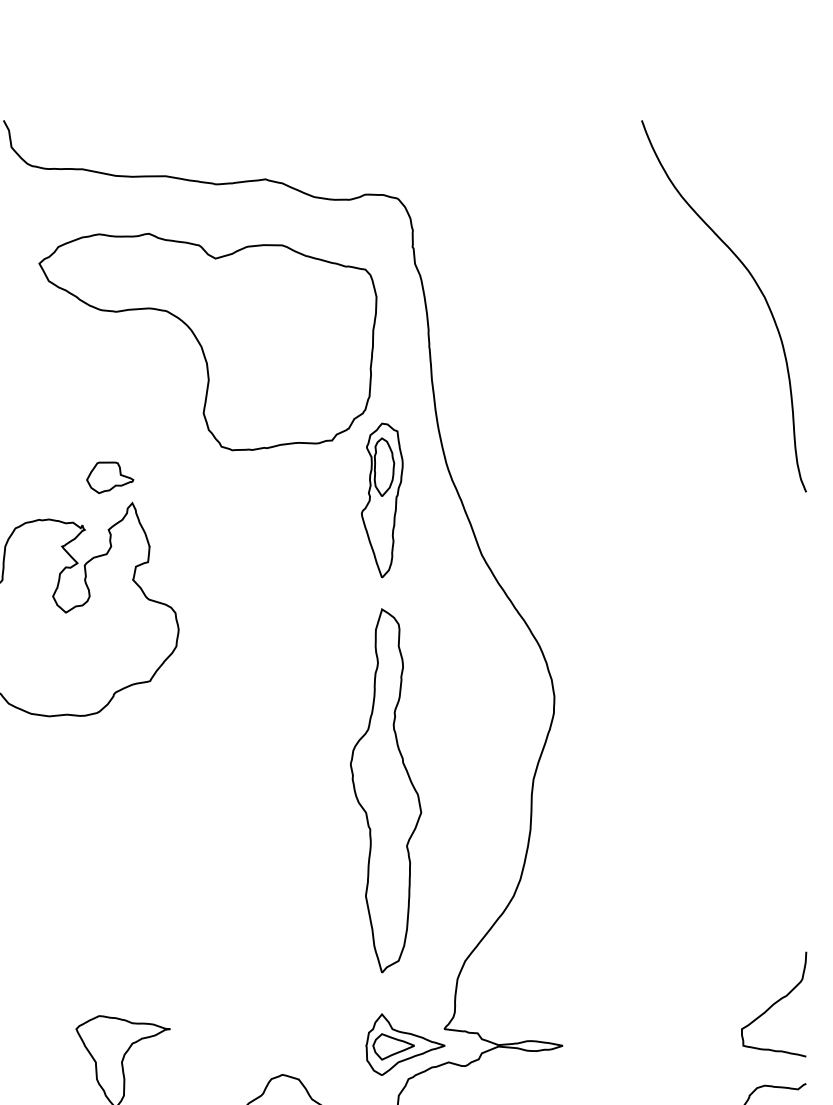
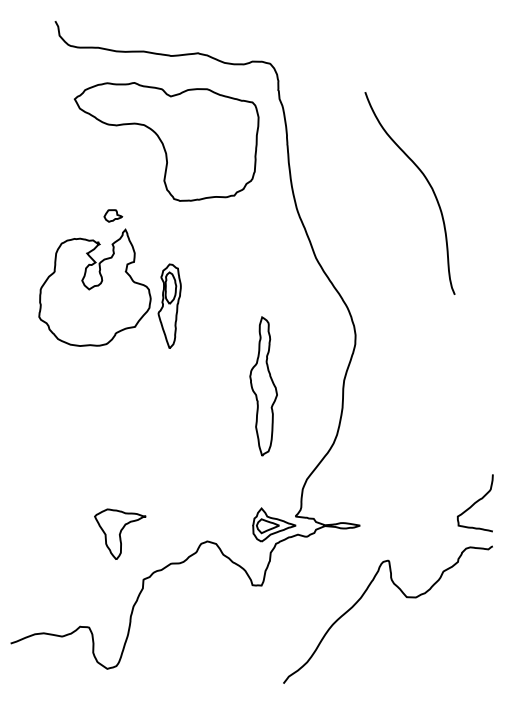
curve: (757, 289) -> (428, 184), moved
part: (108, 476) -> (112, 215), size x0.7
part: (381, 498) -> (169, 305), moved
part: (385, 790) -> (263, 386), size x0.7

